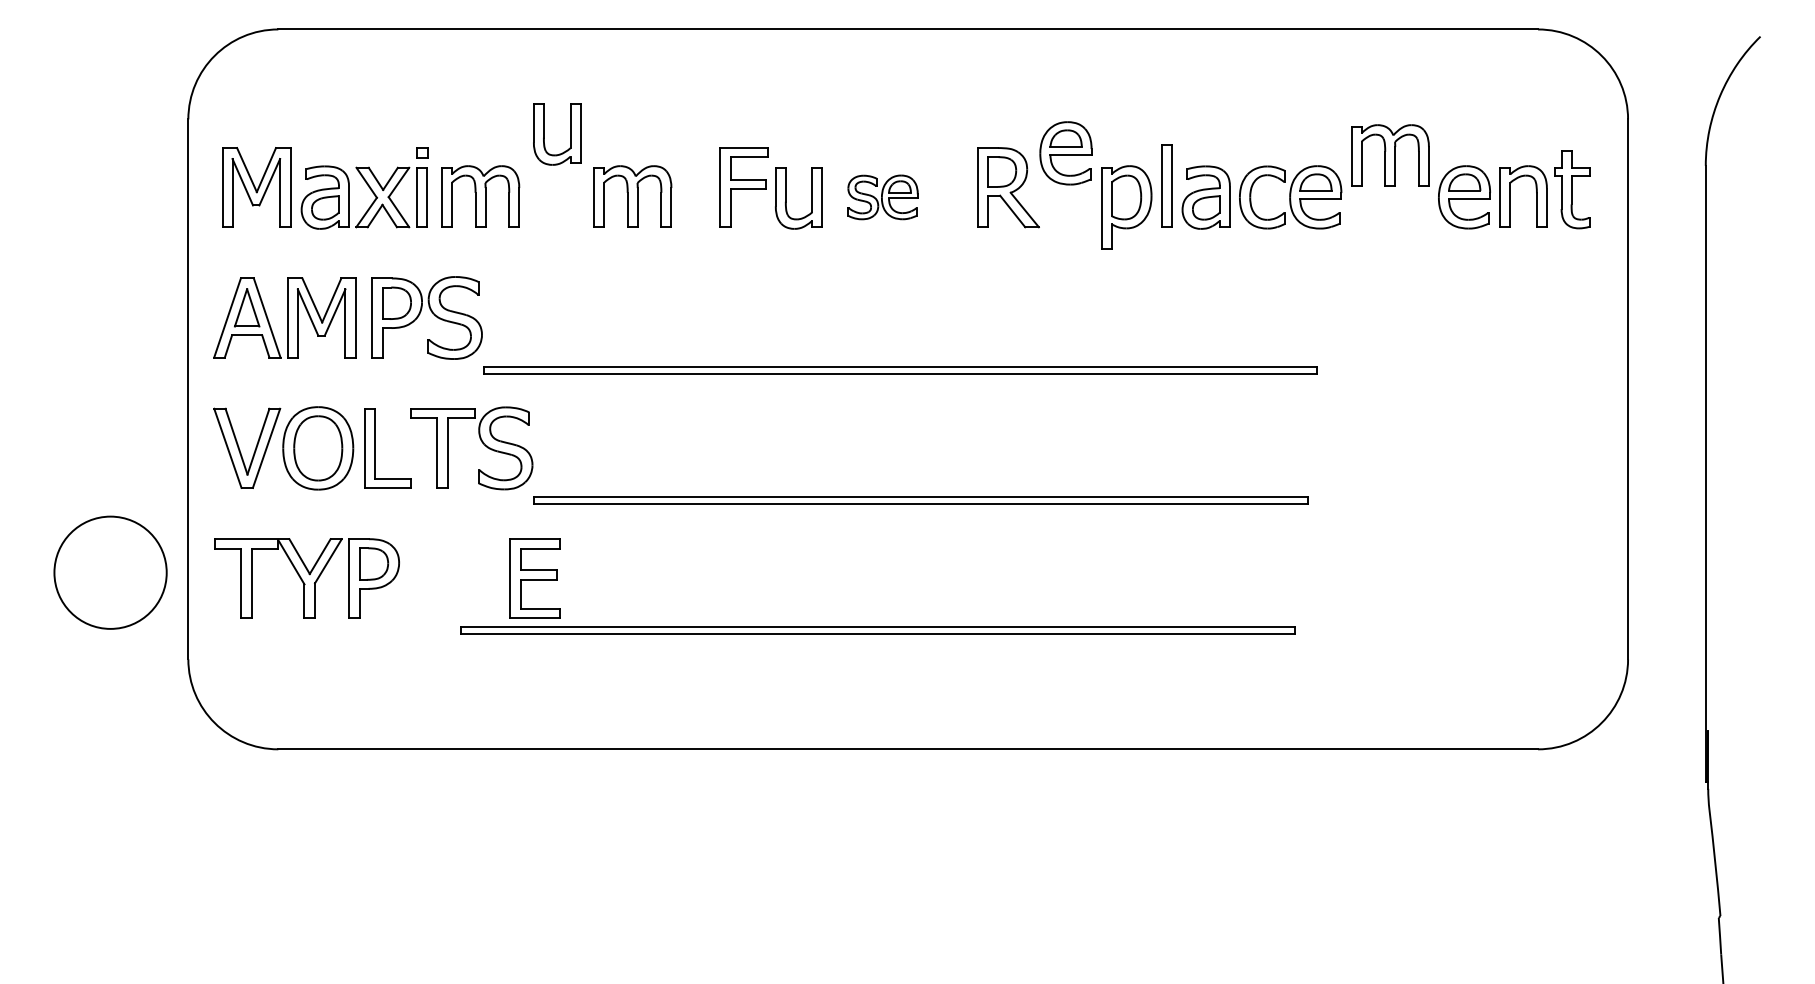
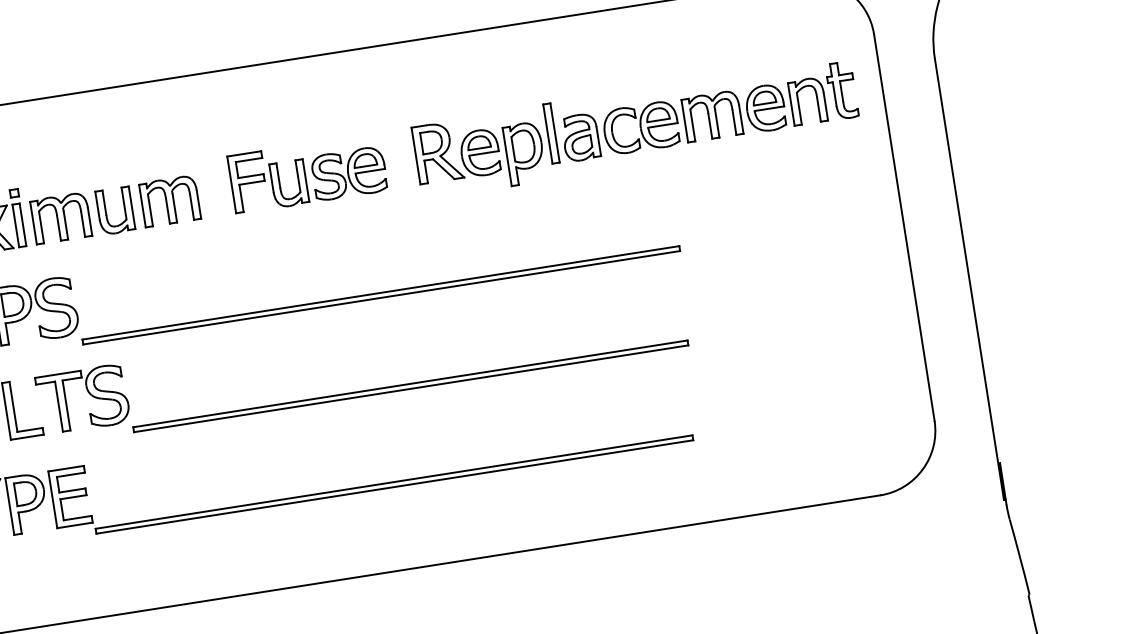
part: (544, 134) -> (106, 212), moved
part: (1065, 153) -> (480, 153), moved
part: (1390, 155) -> (712, 116), moved
part: (882, 197) -> (348, 173), size x1.43
part: (534, 578) -> (70, 496), moved

